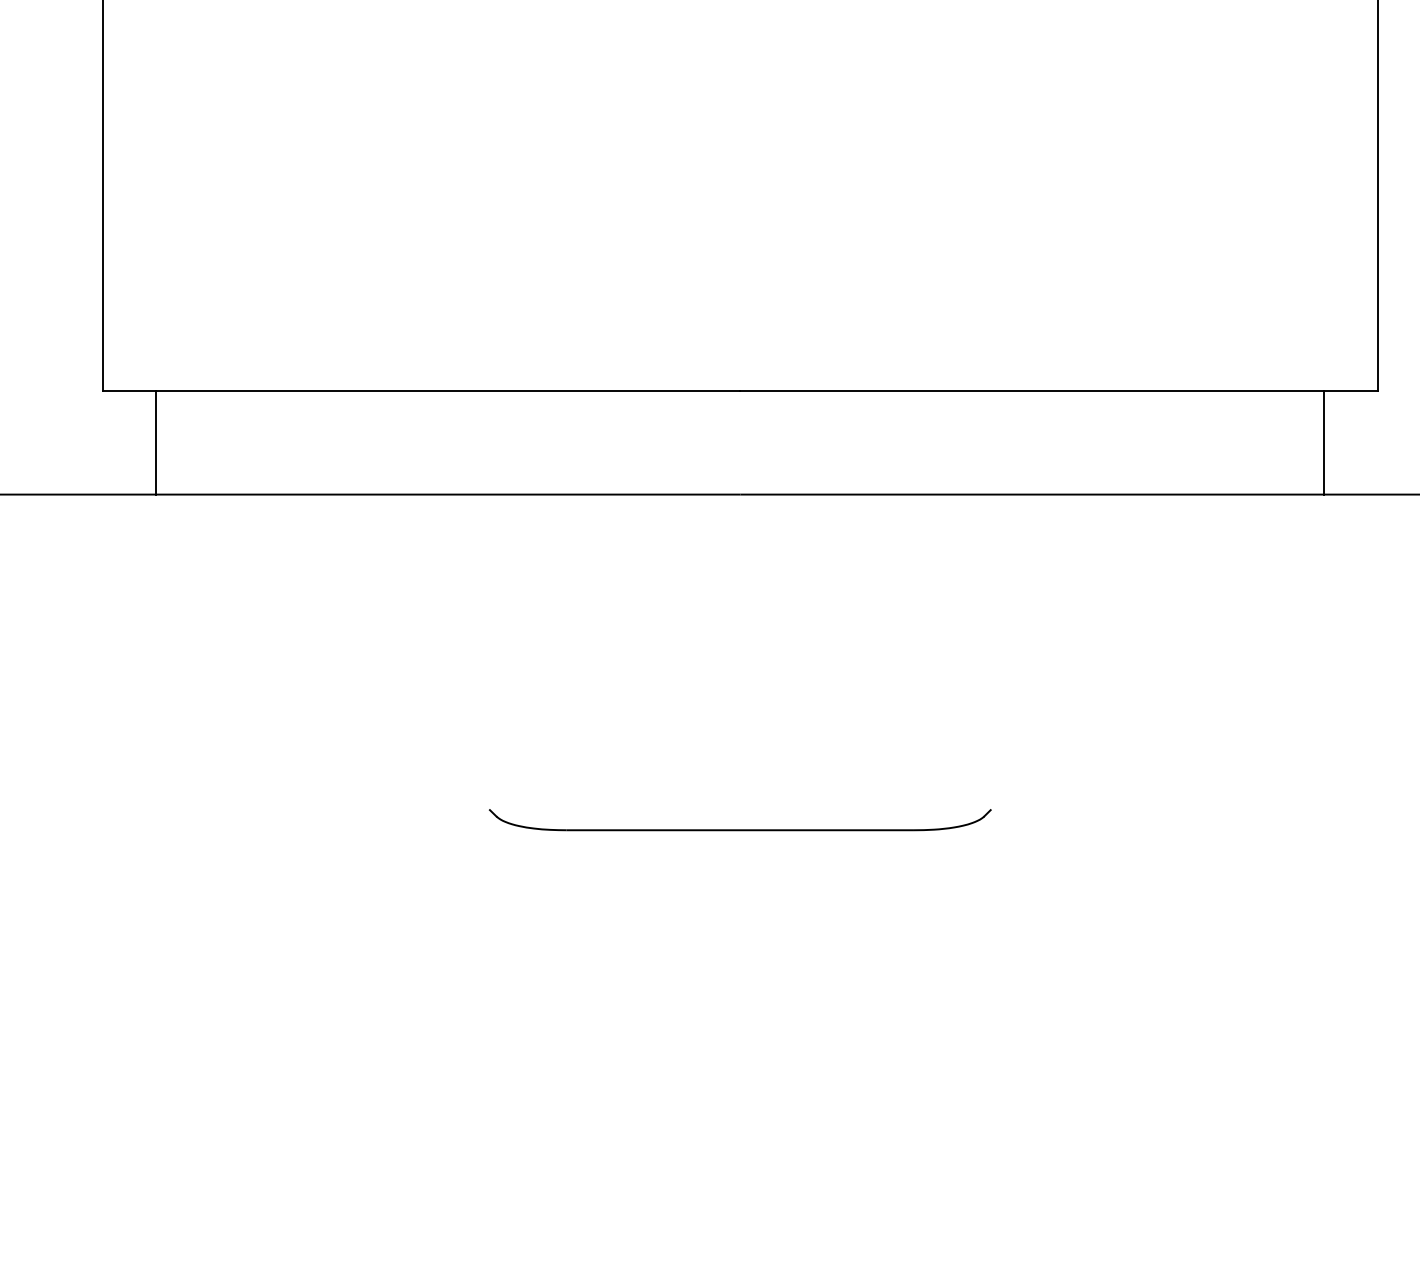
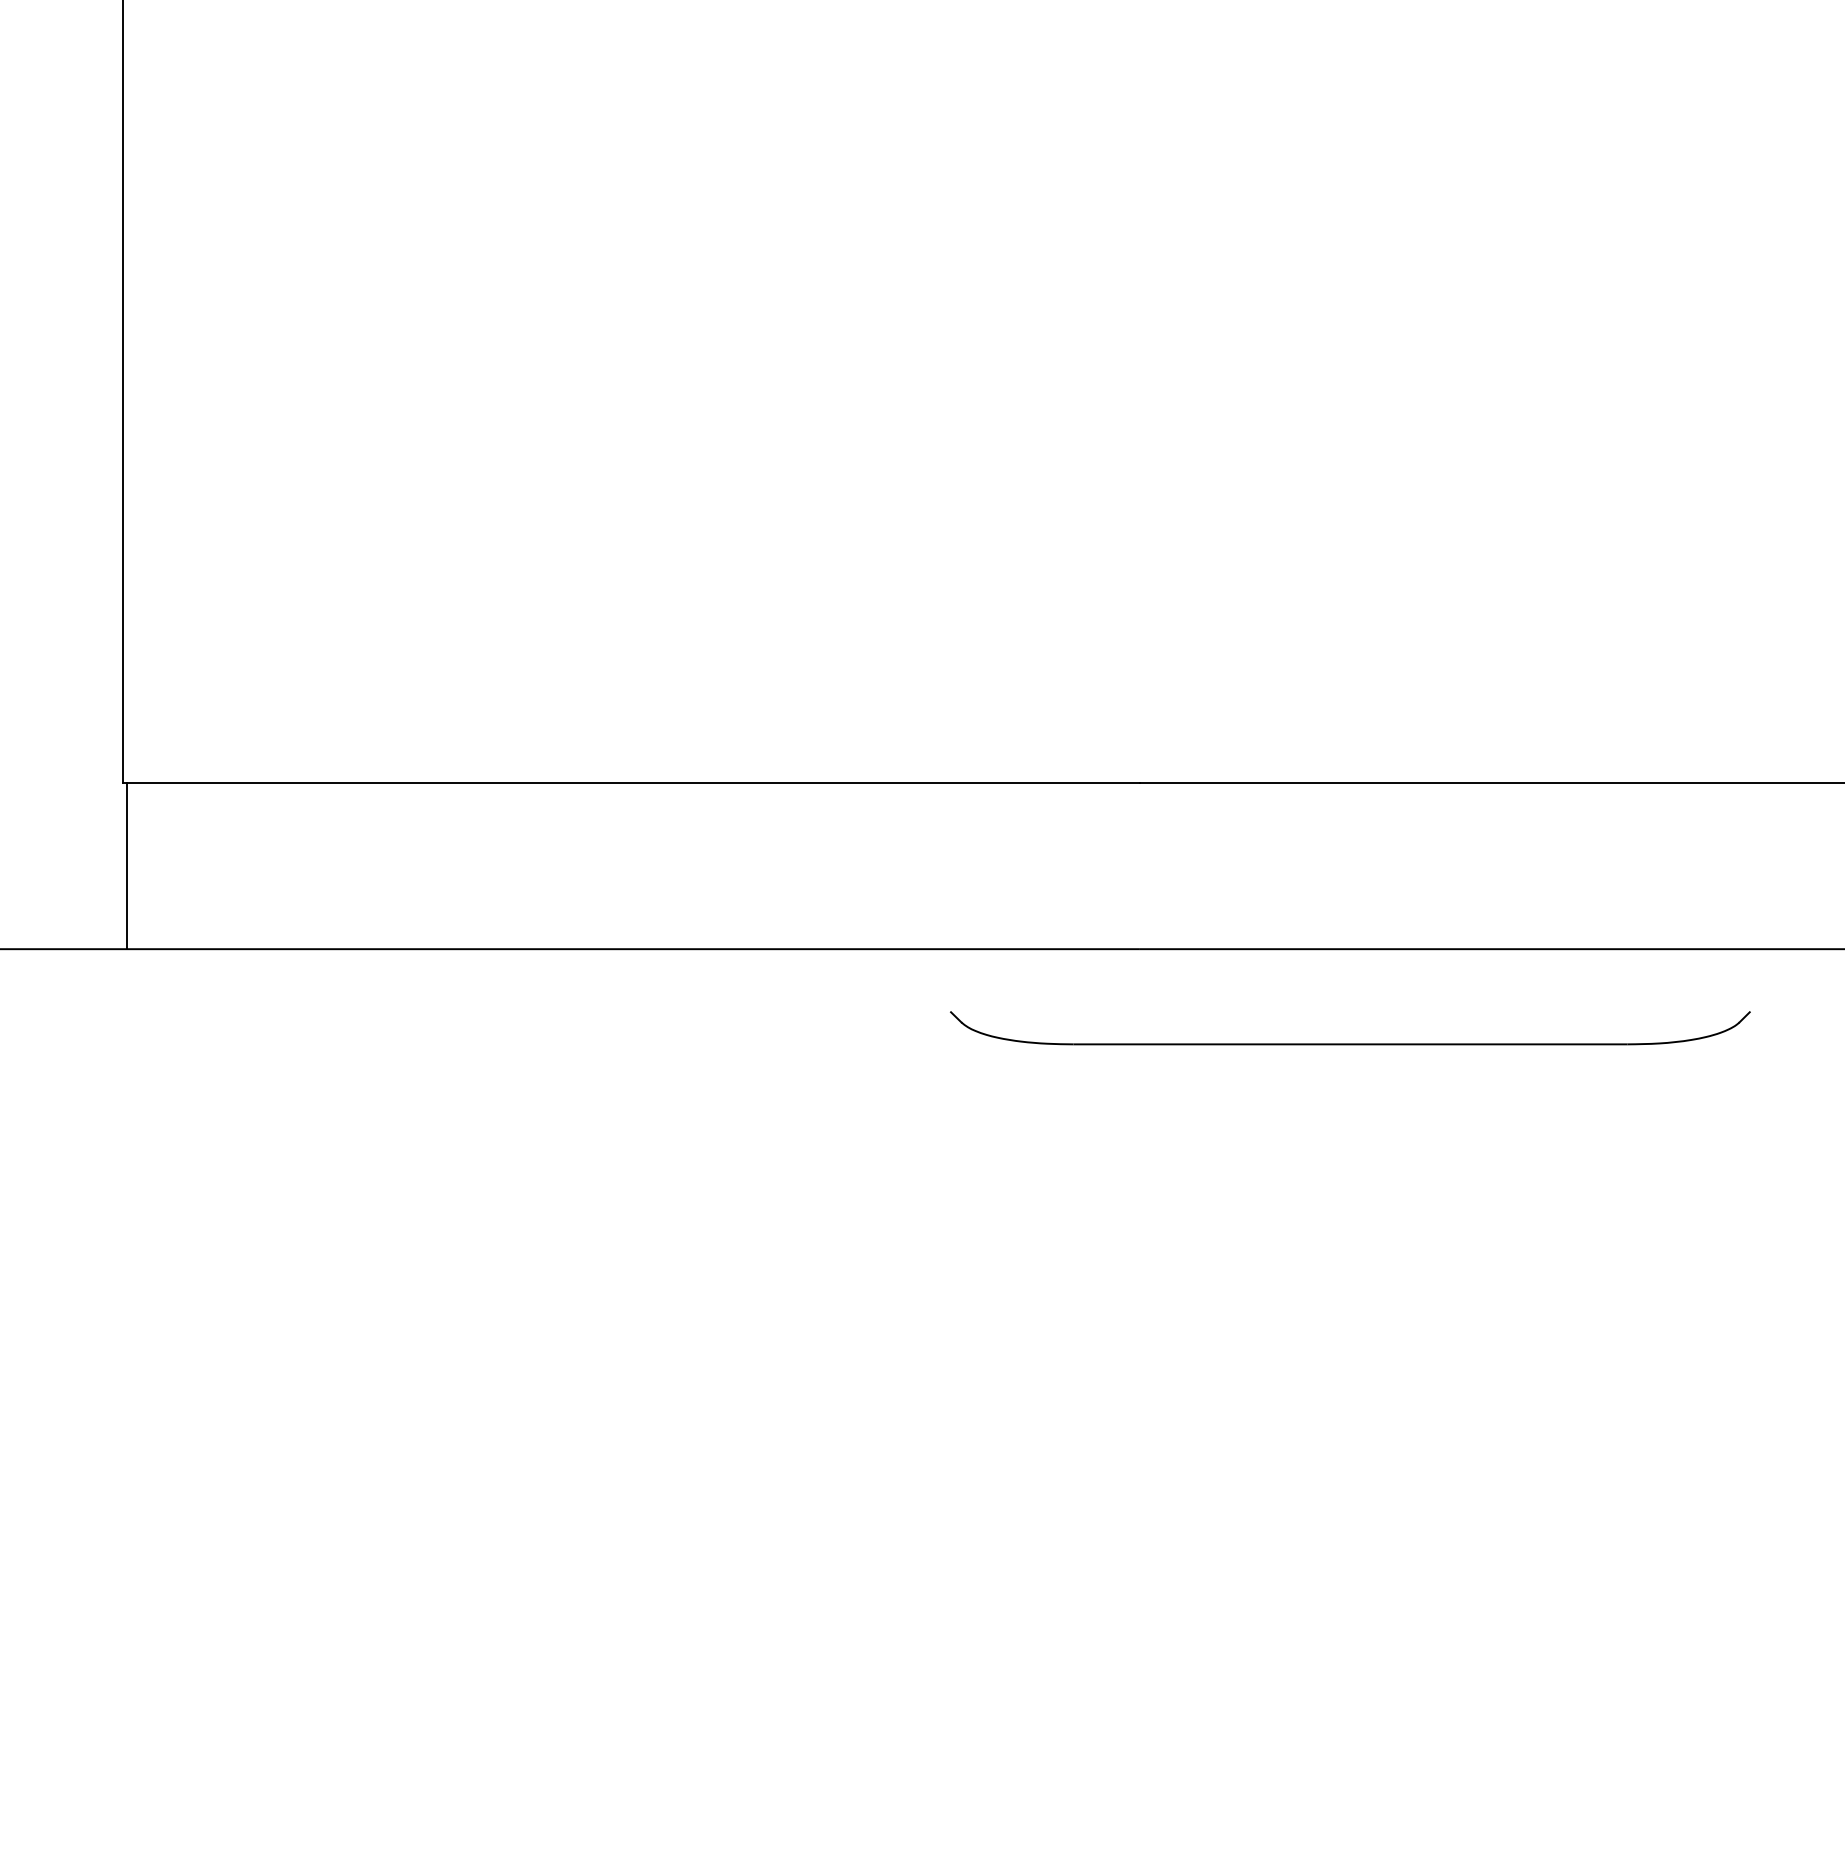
line: (156, 442) -> (127, 866), moved
part: (739, 829) -> (1349, 1043), moved

